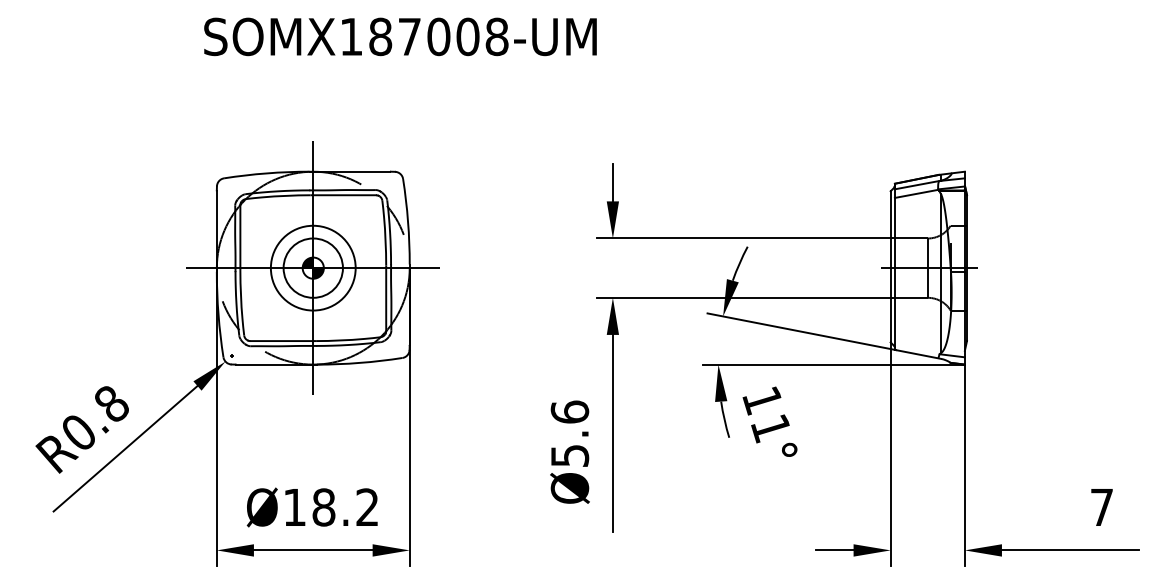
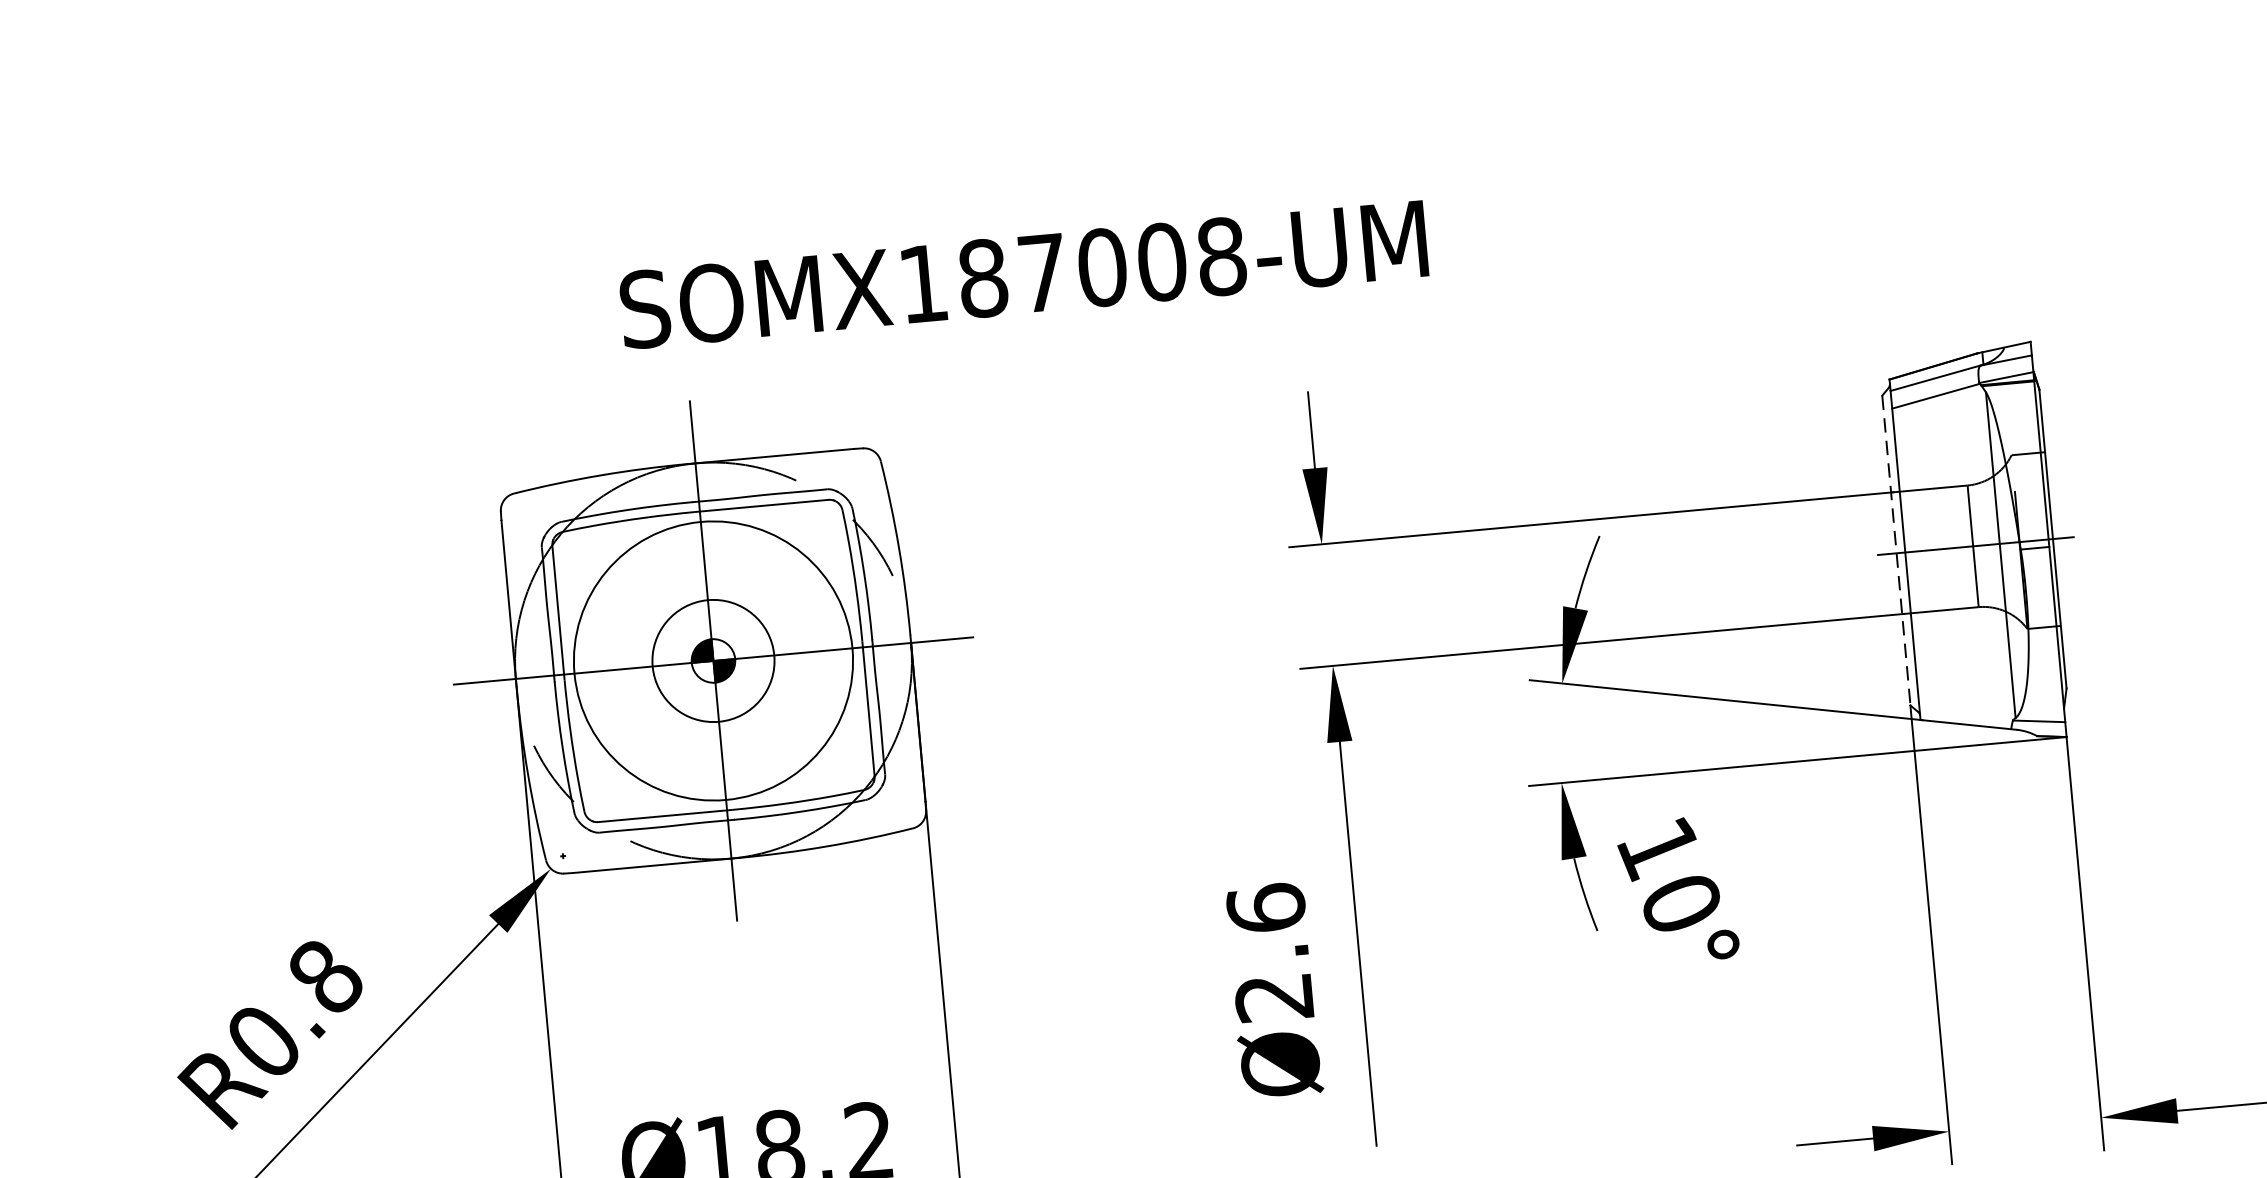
text: (400, 36) -> (1023, 273), moved
line: (890, 266) -> (1895, 549), solid -> dashed
circle: (312, 267) -> (711, 659), size x1.6
text: (770, 428) -> (1680, 904), 11° -> 10°
text: (569, 455) -> (1273, 997), Ø5.6 -> Ø2.6

